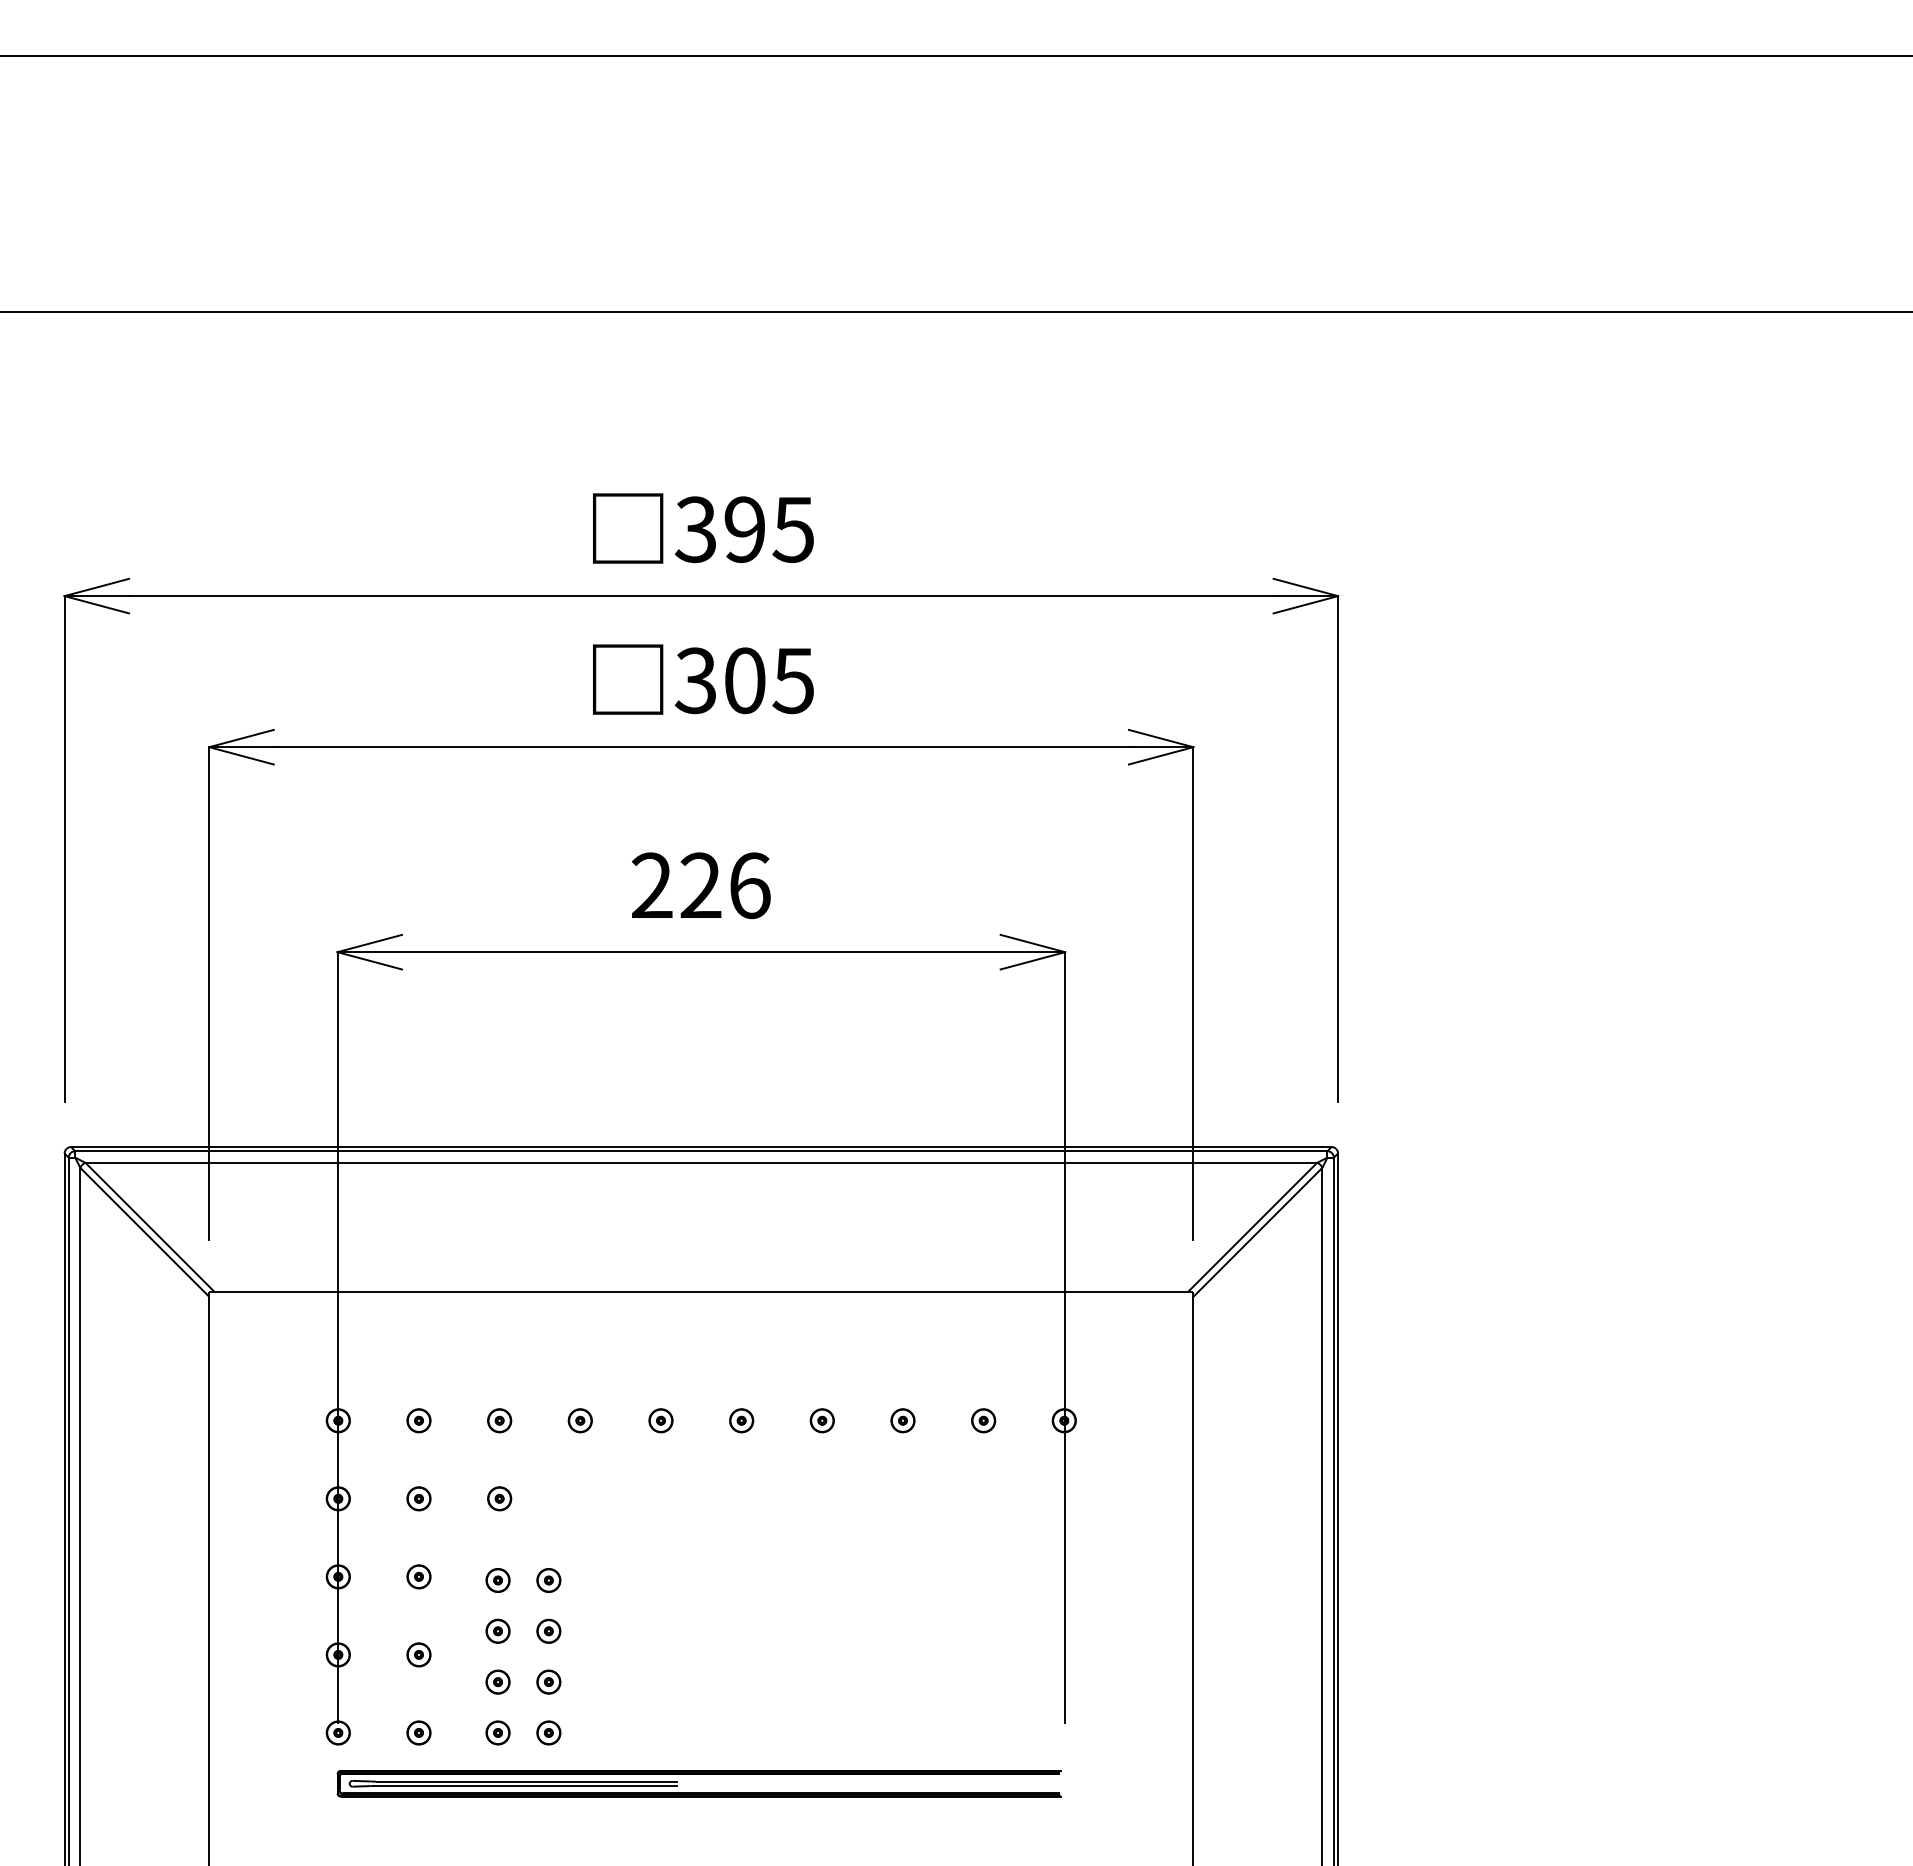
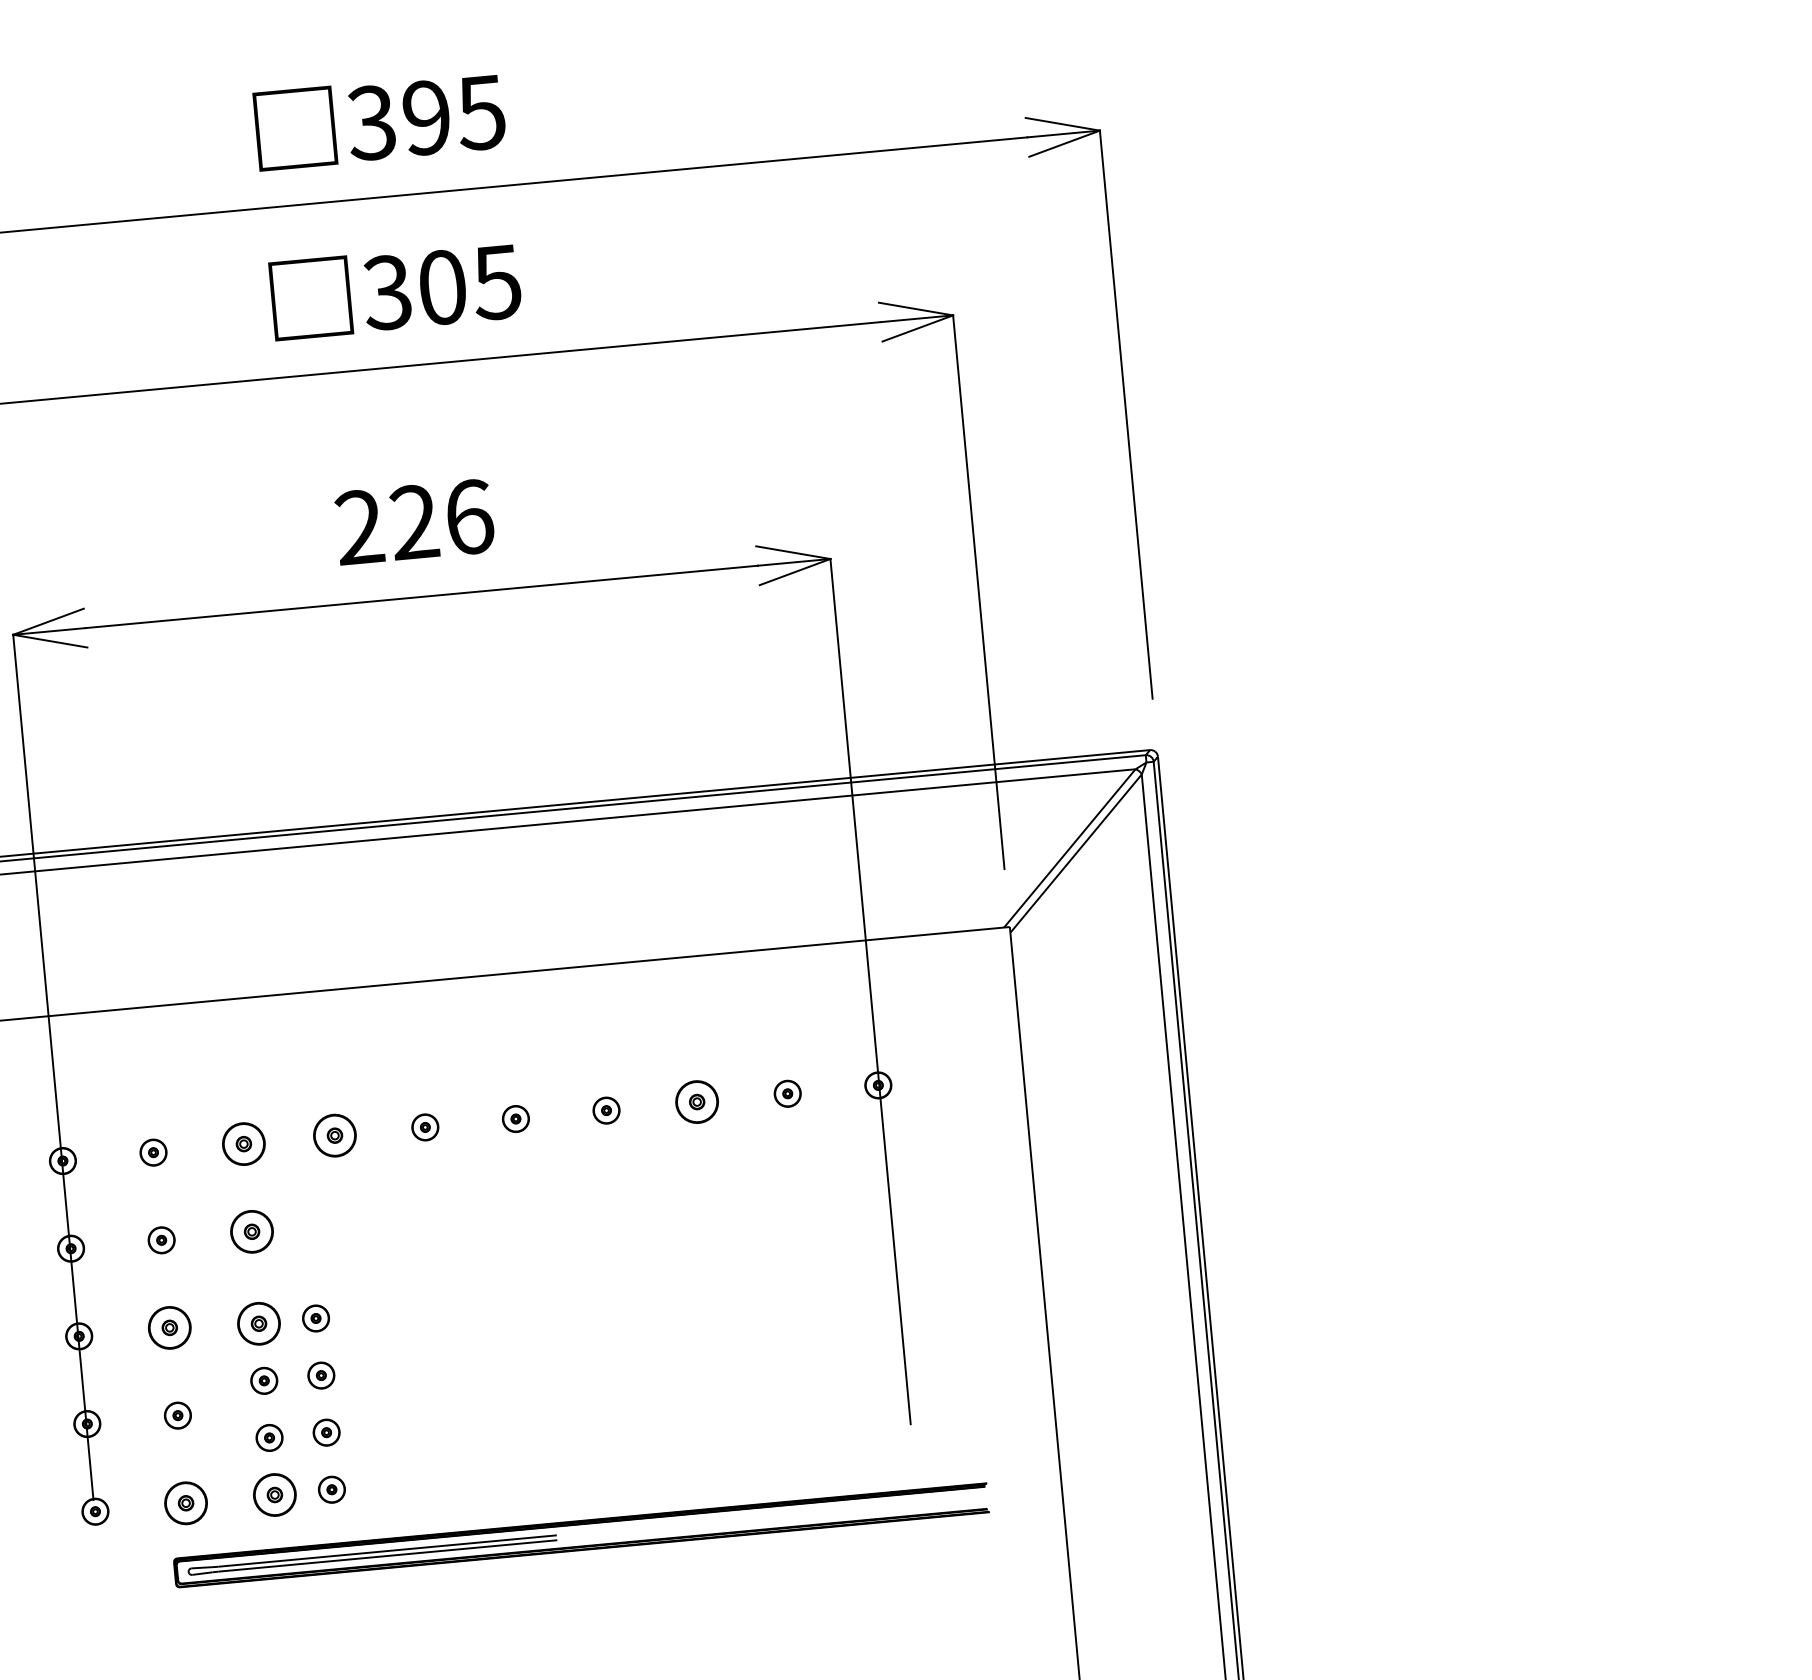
part: (499, 1420) -> (243, 1143), size x1.6
part: (579, 1420) -> (333, 1135), size x1.6
part: (902, 1420) -> (696, 1101), size x1.6
part: (499, 1498) -> (252, 1231), size x1.6
part: (418, 1576) -> (169, 1327), size x1.6
part: (497, 1580) -> (258, 1323), size x1.6
part: (418, 1732) -> (185, 1502), size x1.6
part: (497, 1732) -> (274, 1494), size x1.6
part: (698, 1774) -> (579, 1525), moved

